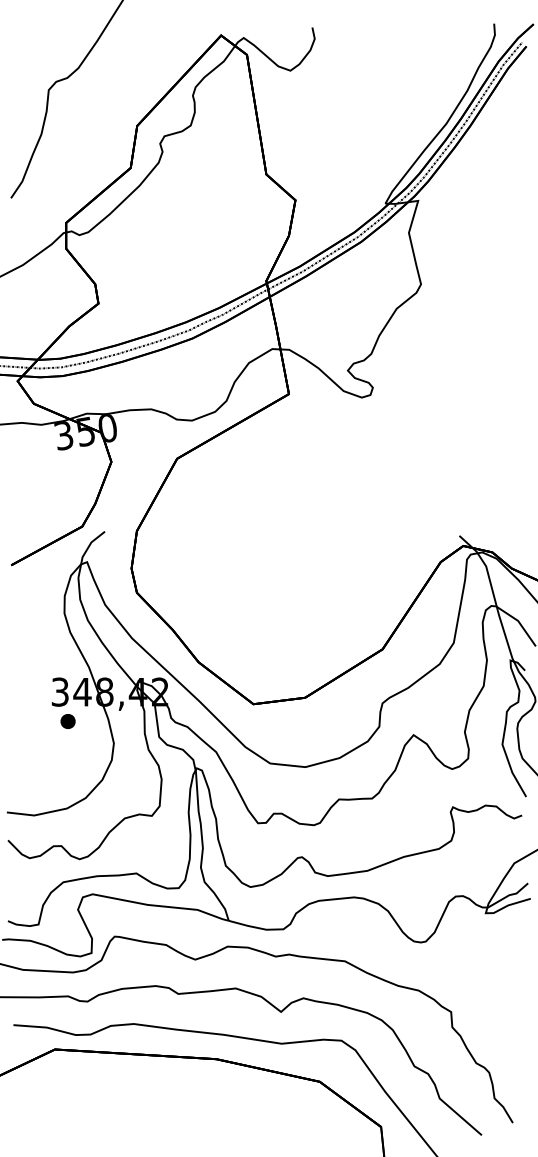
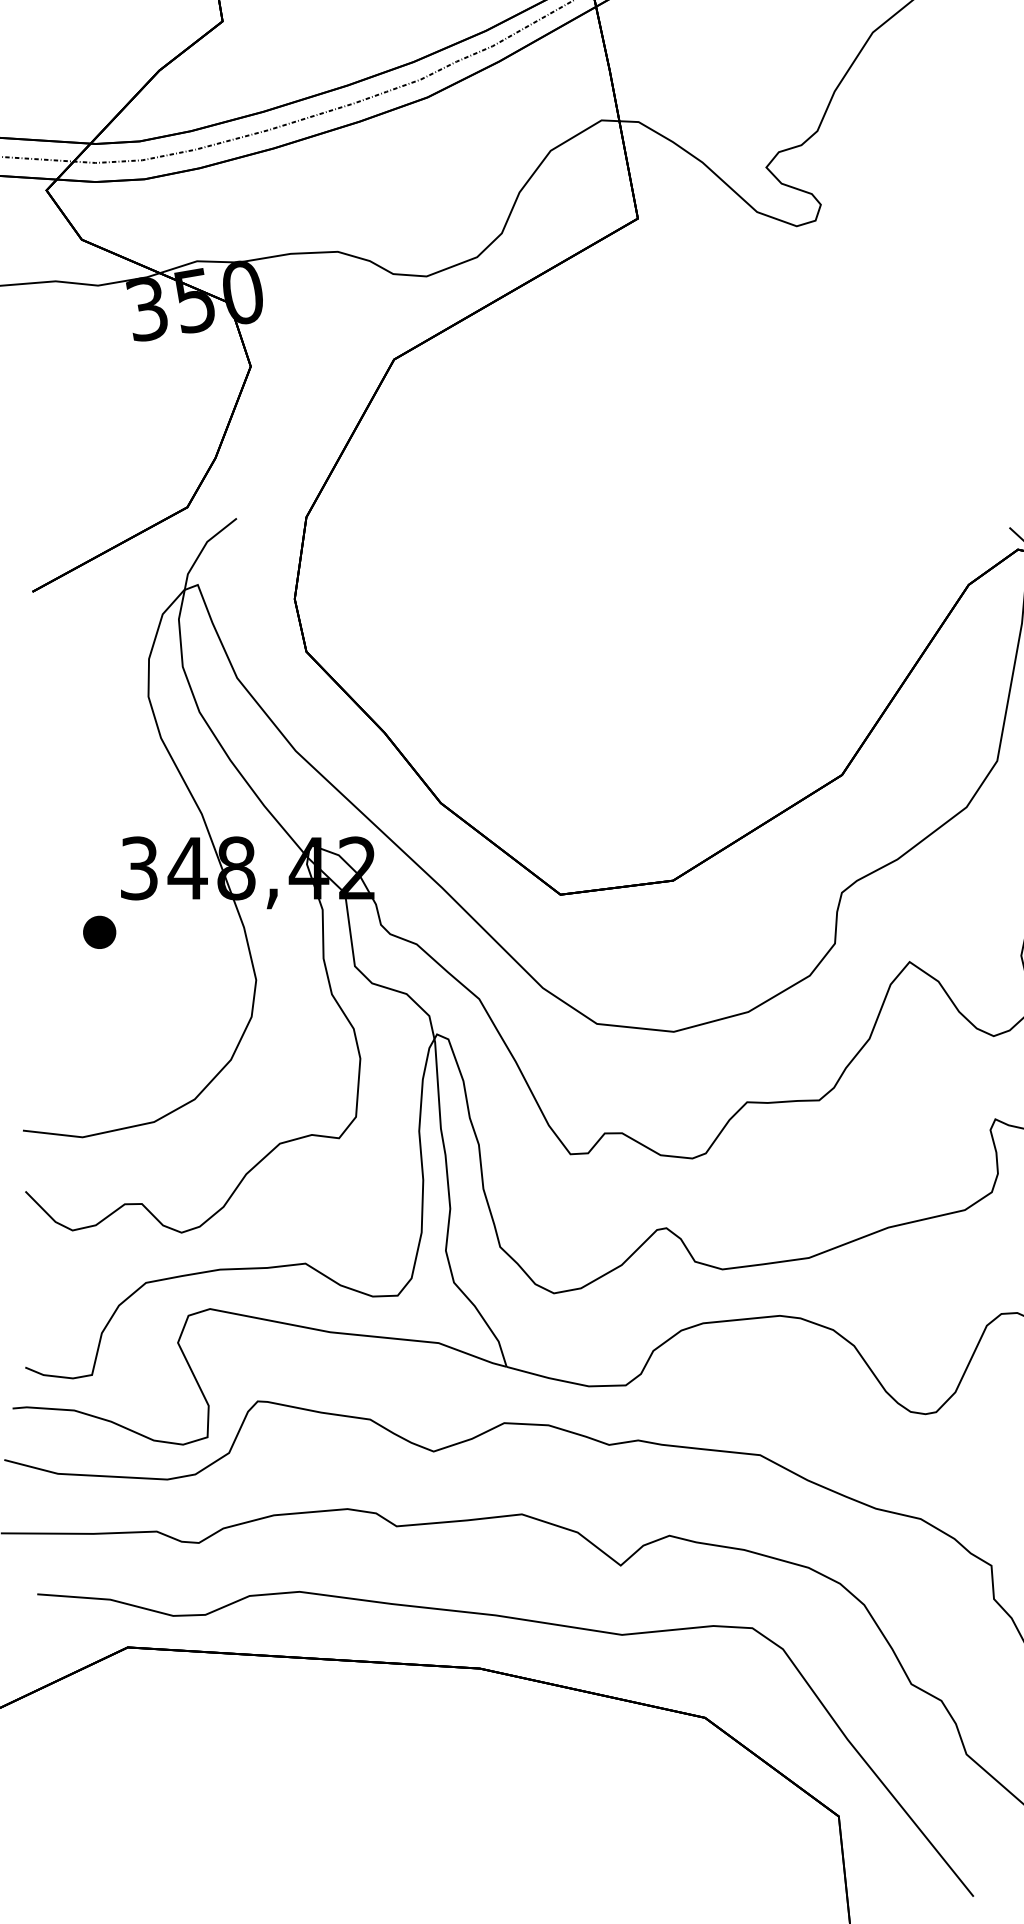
part: (67, 721) -> (98, 932), moved

